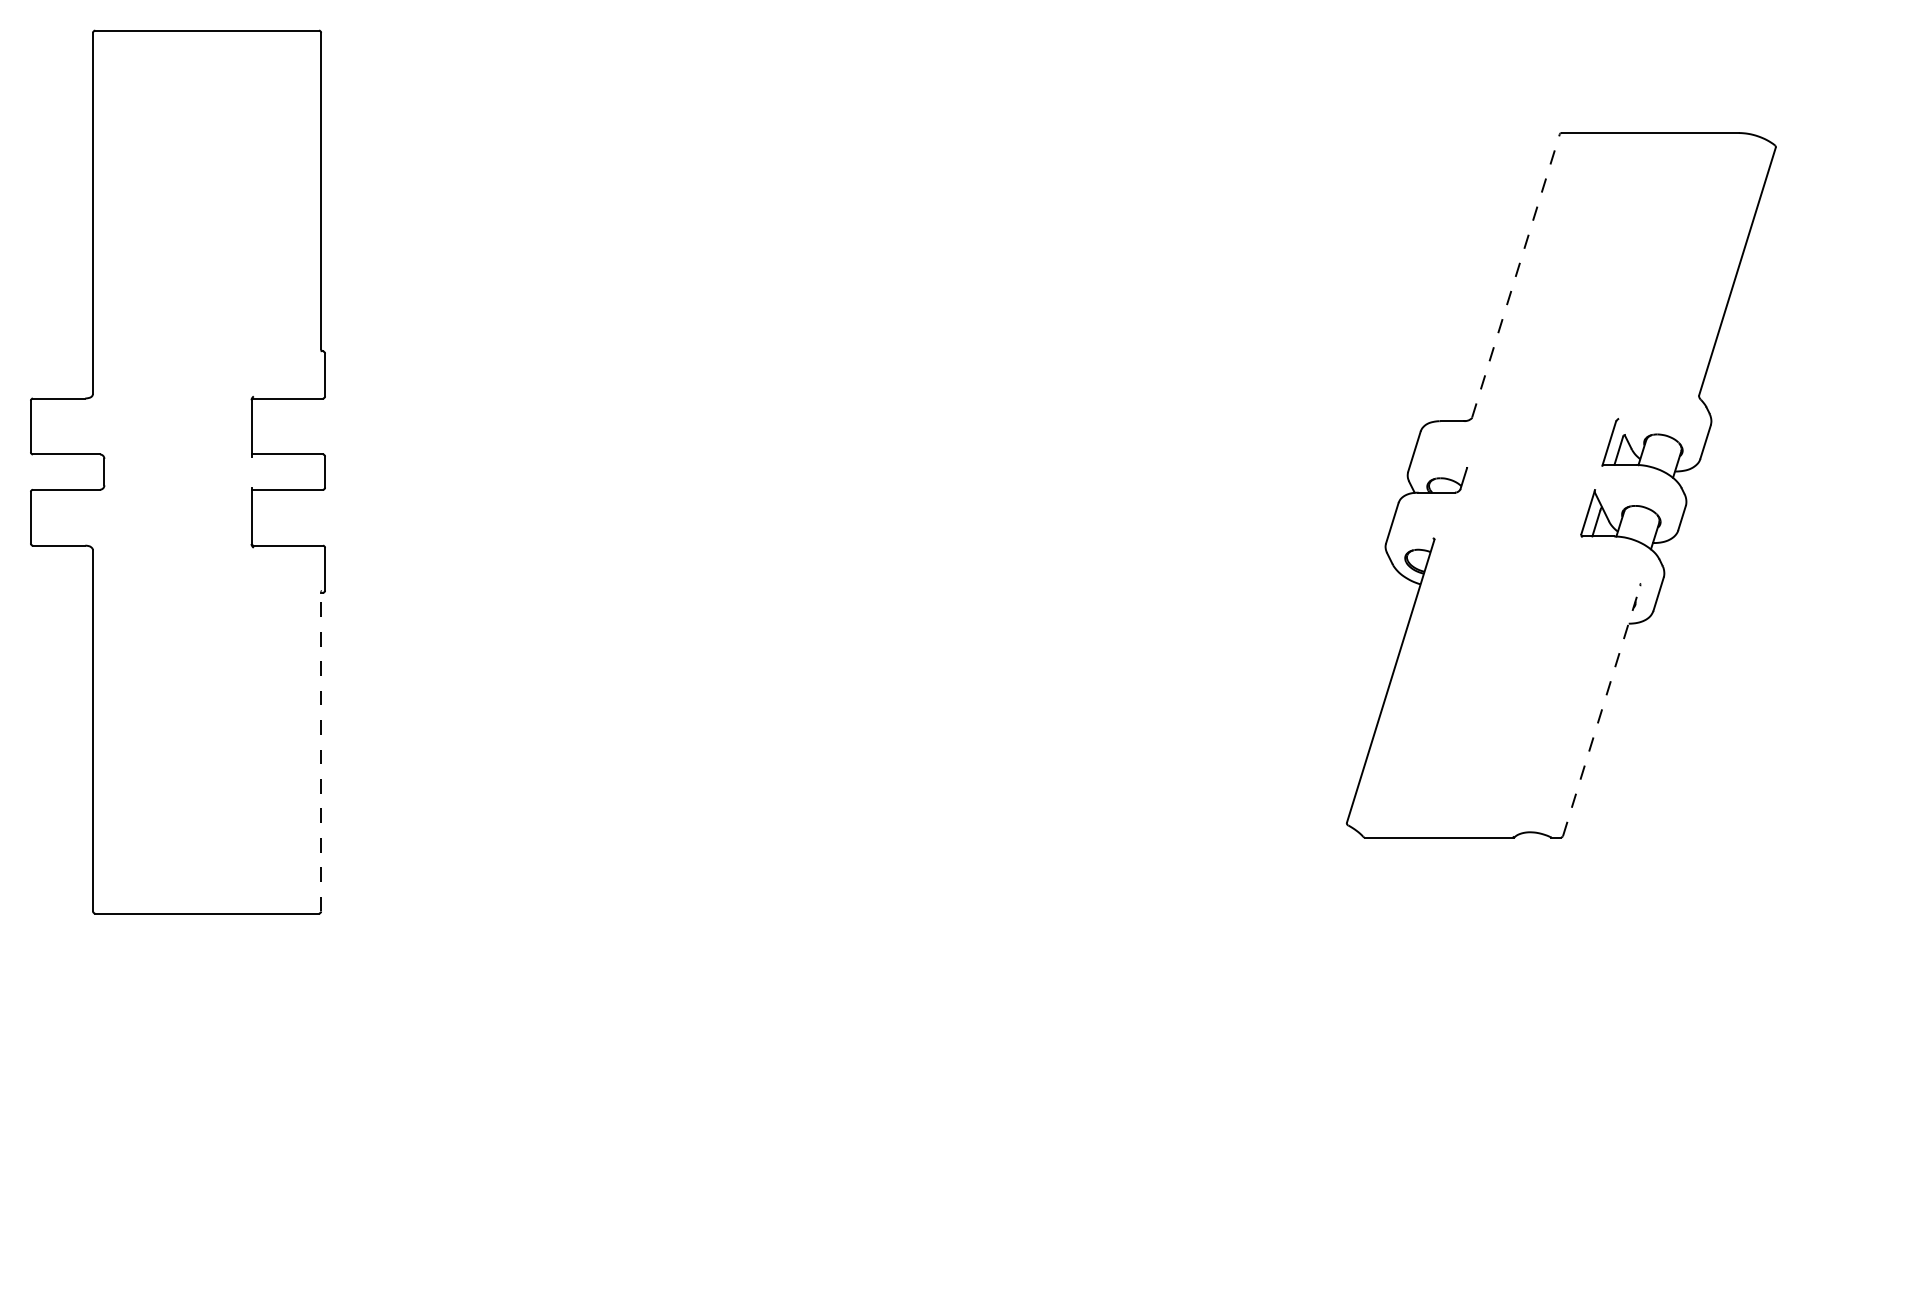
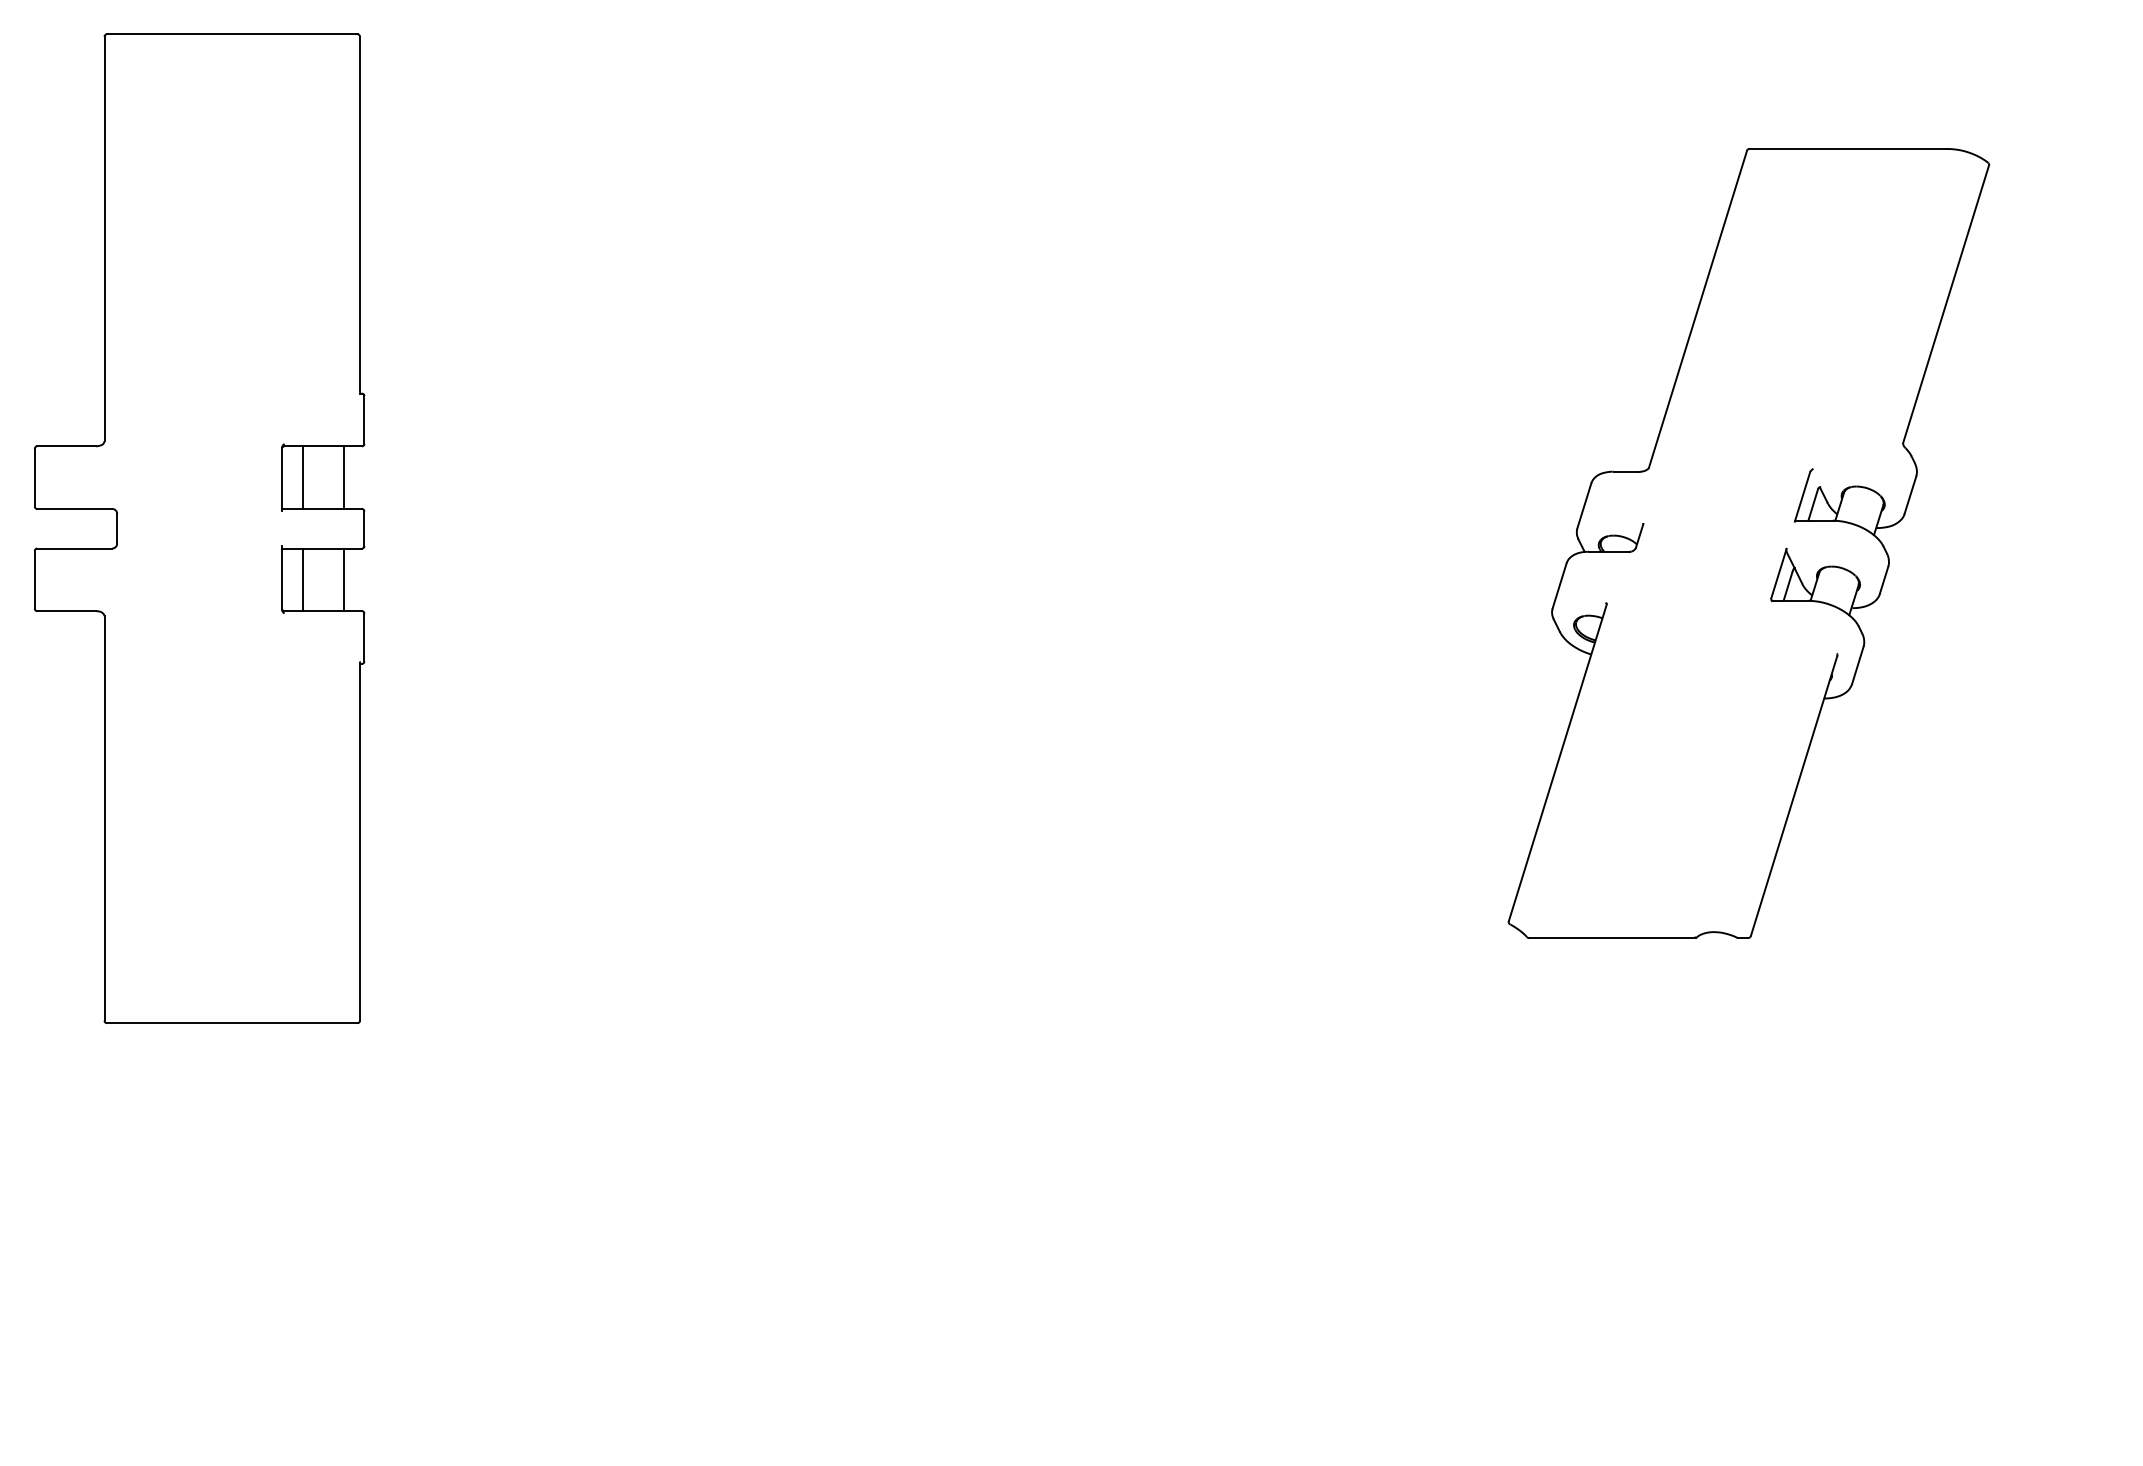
line: (1516, 276) -> (1698, 309), dashed -> solid
line: (269, 426) -> (302, 477), added
line: (306, 426) -> (343, 477), added
line: (269, 517) -> (302, 579), added
line: (306, 517) -> (343, 579), added
line: (1602, 710) -> (1794, 795), dashed -> solid
line: (320, 751) -> (359, 841), dashed -> solid

